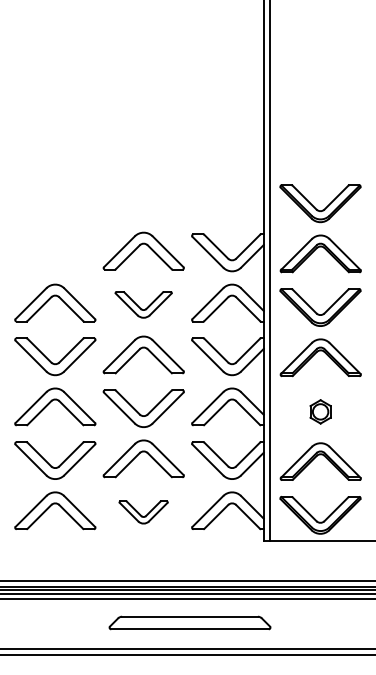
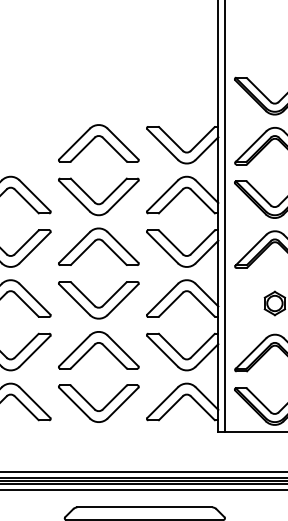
part: (143, 304) -> (98, 196), size x1.43
part: (143, 512) -> (98, 403), size x1.67

